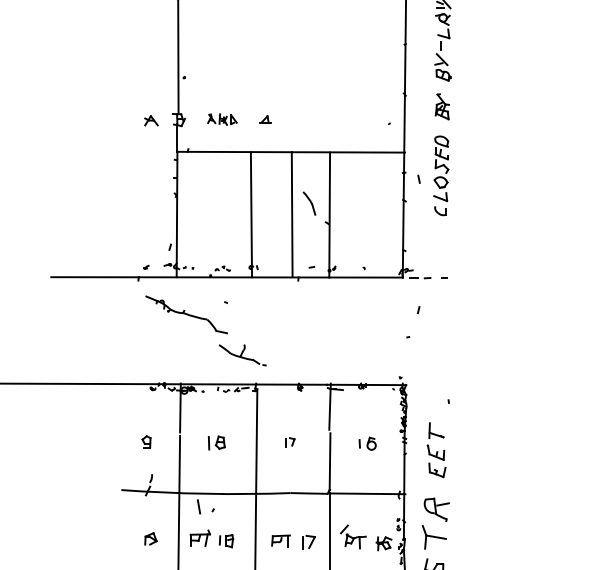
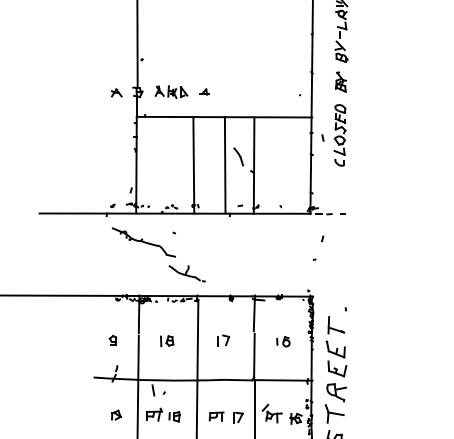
part: (222, 118) -> (171, 91), size x1.43
part: (289, 442) -> (223, 340), size x1.67
part: (436, 449) -> (336, 346), size x1.43

